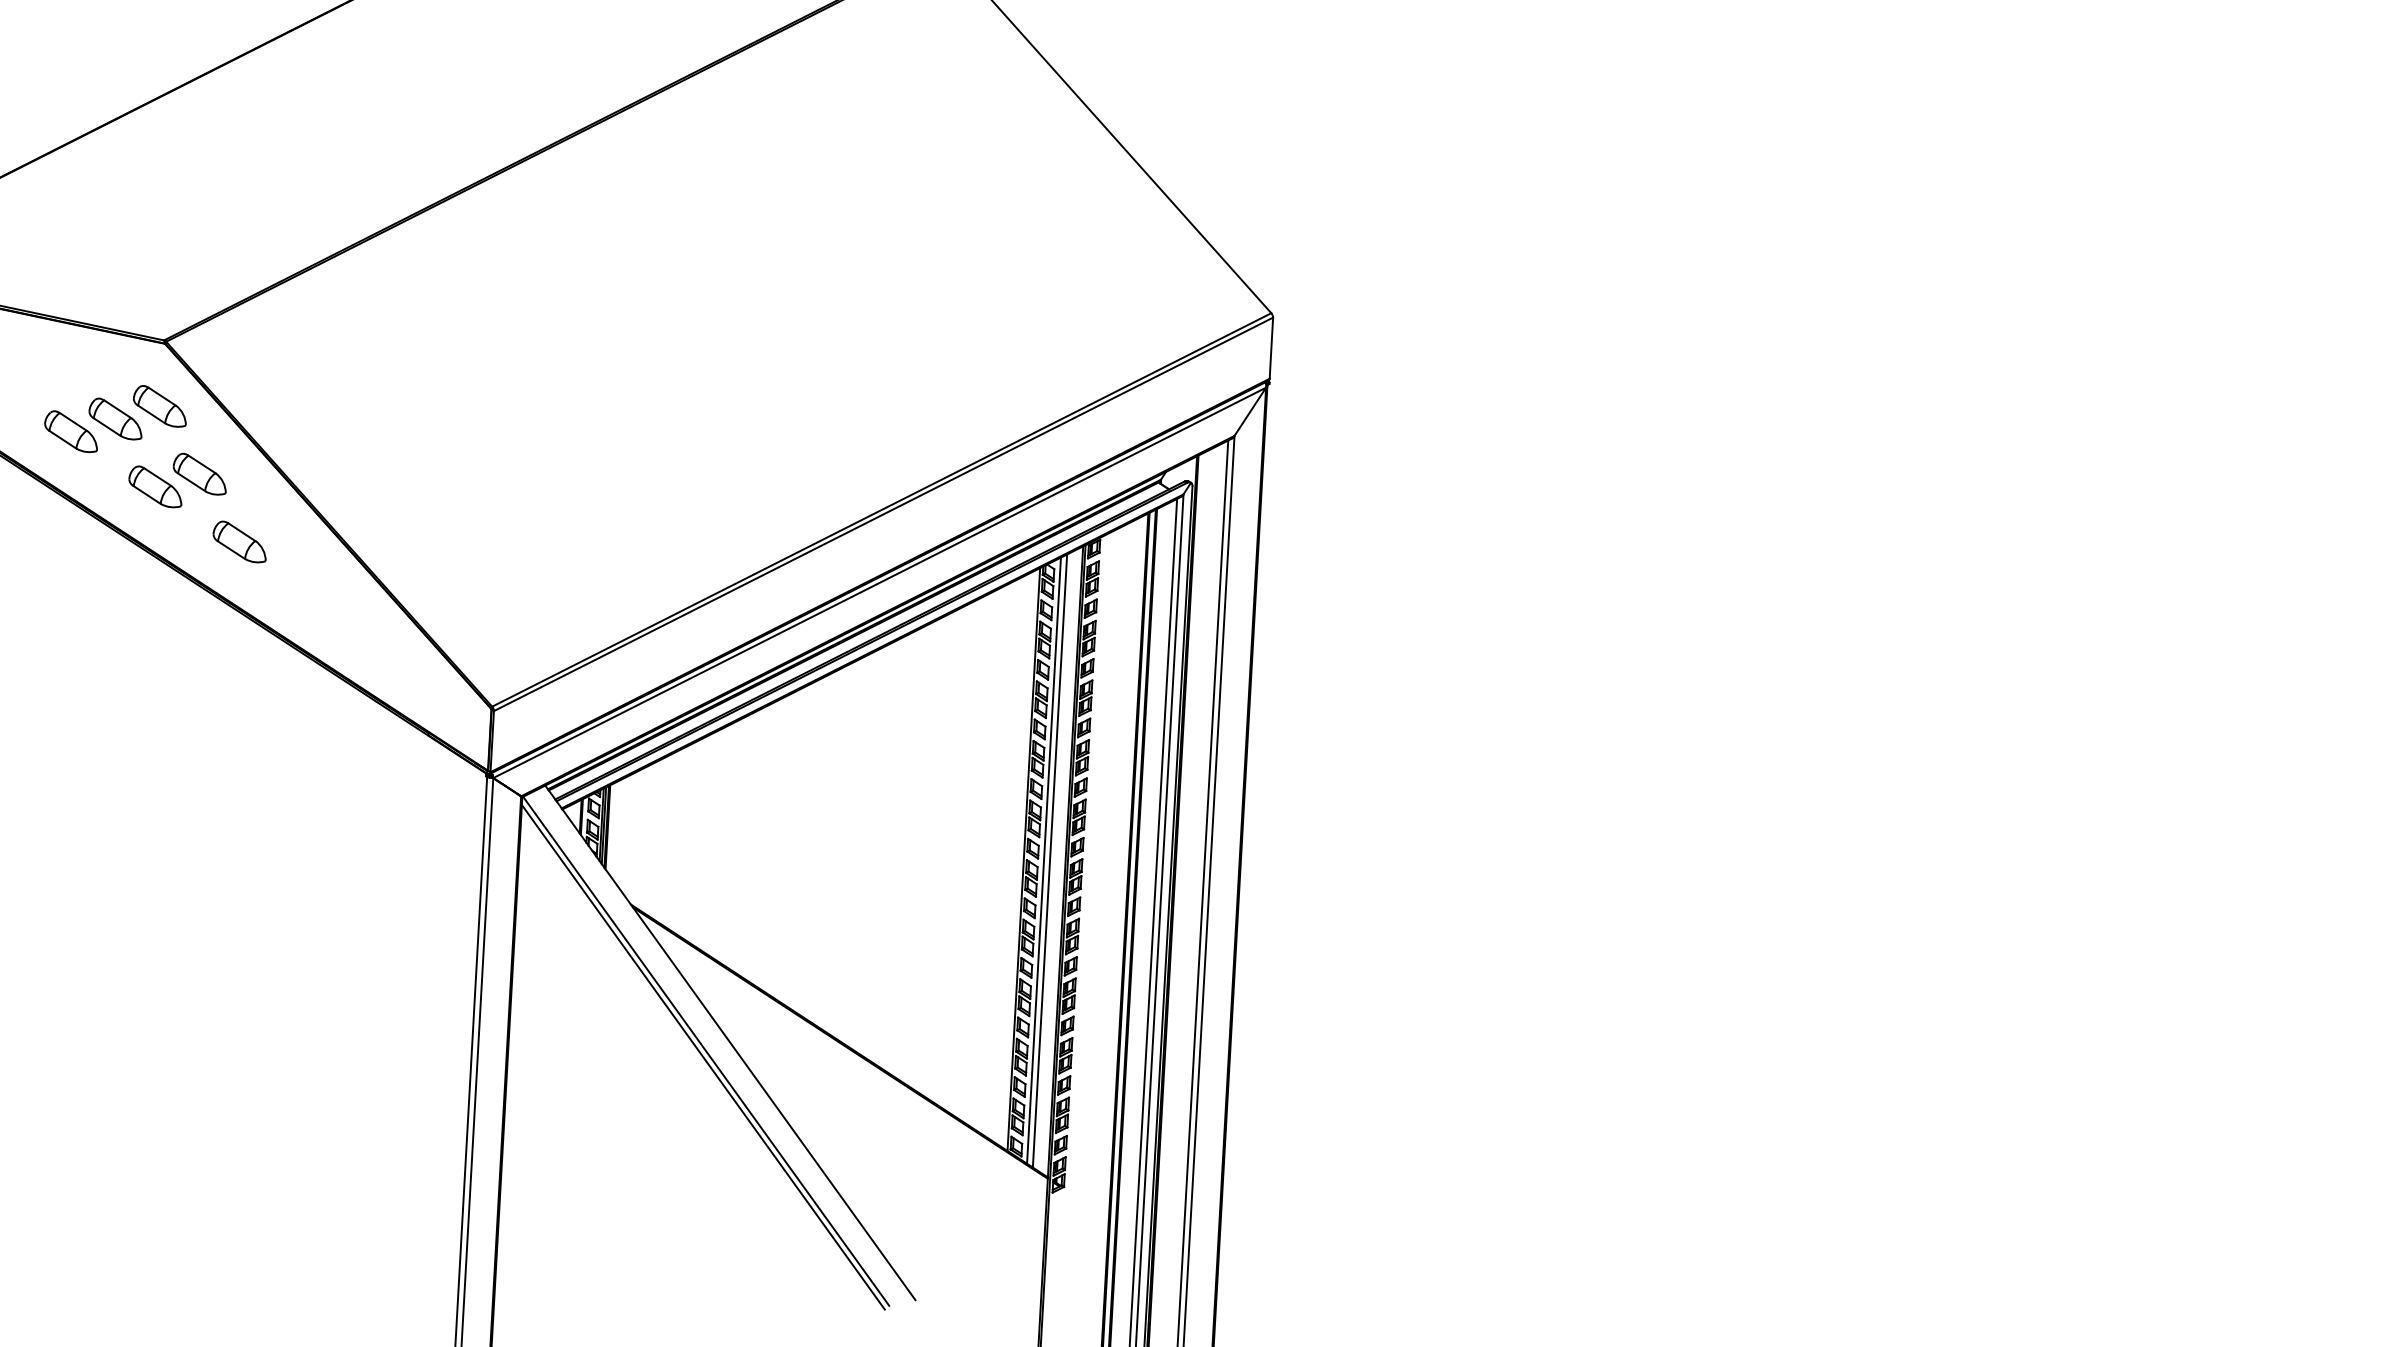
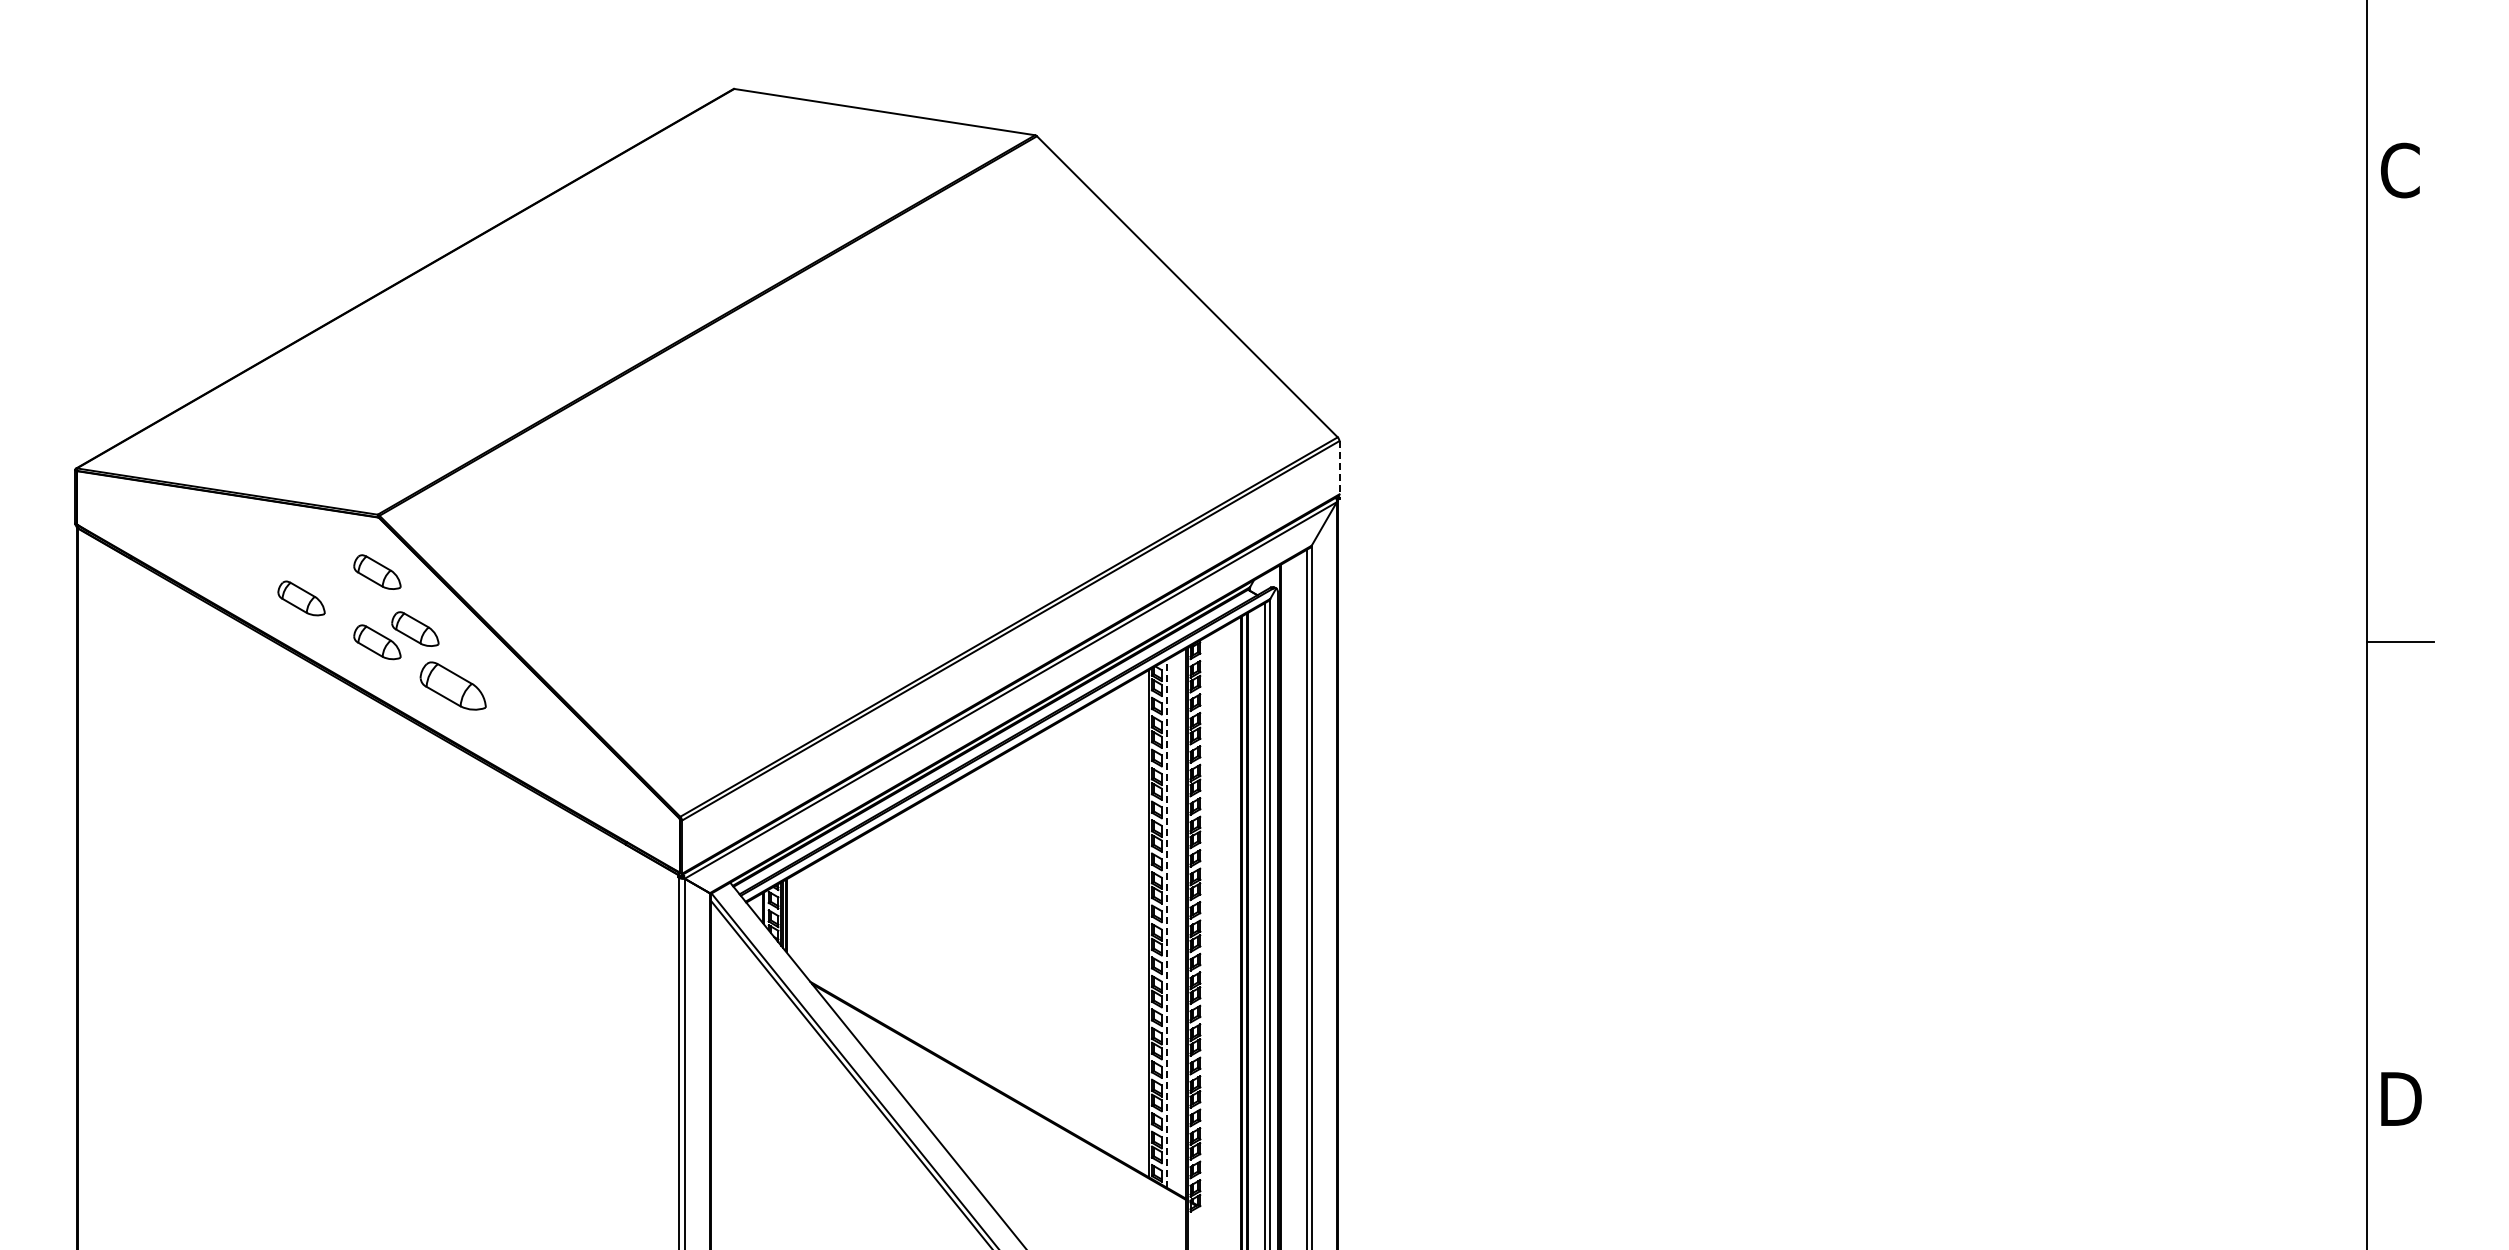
line: (1271, 347) -> (1339, 467), solid -> dashed
part: (115, 419) -> (339, 585), removed
part: (240, 541) -> (453, 685), size x1.4
line: (1043, 860) -> (1166, 923), solid -> dashed
line: (1050, 860) -> (1172, 923), removed

